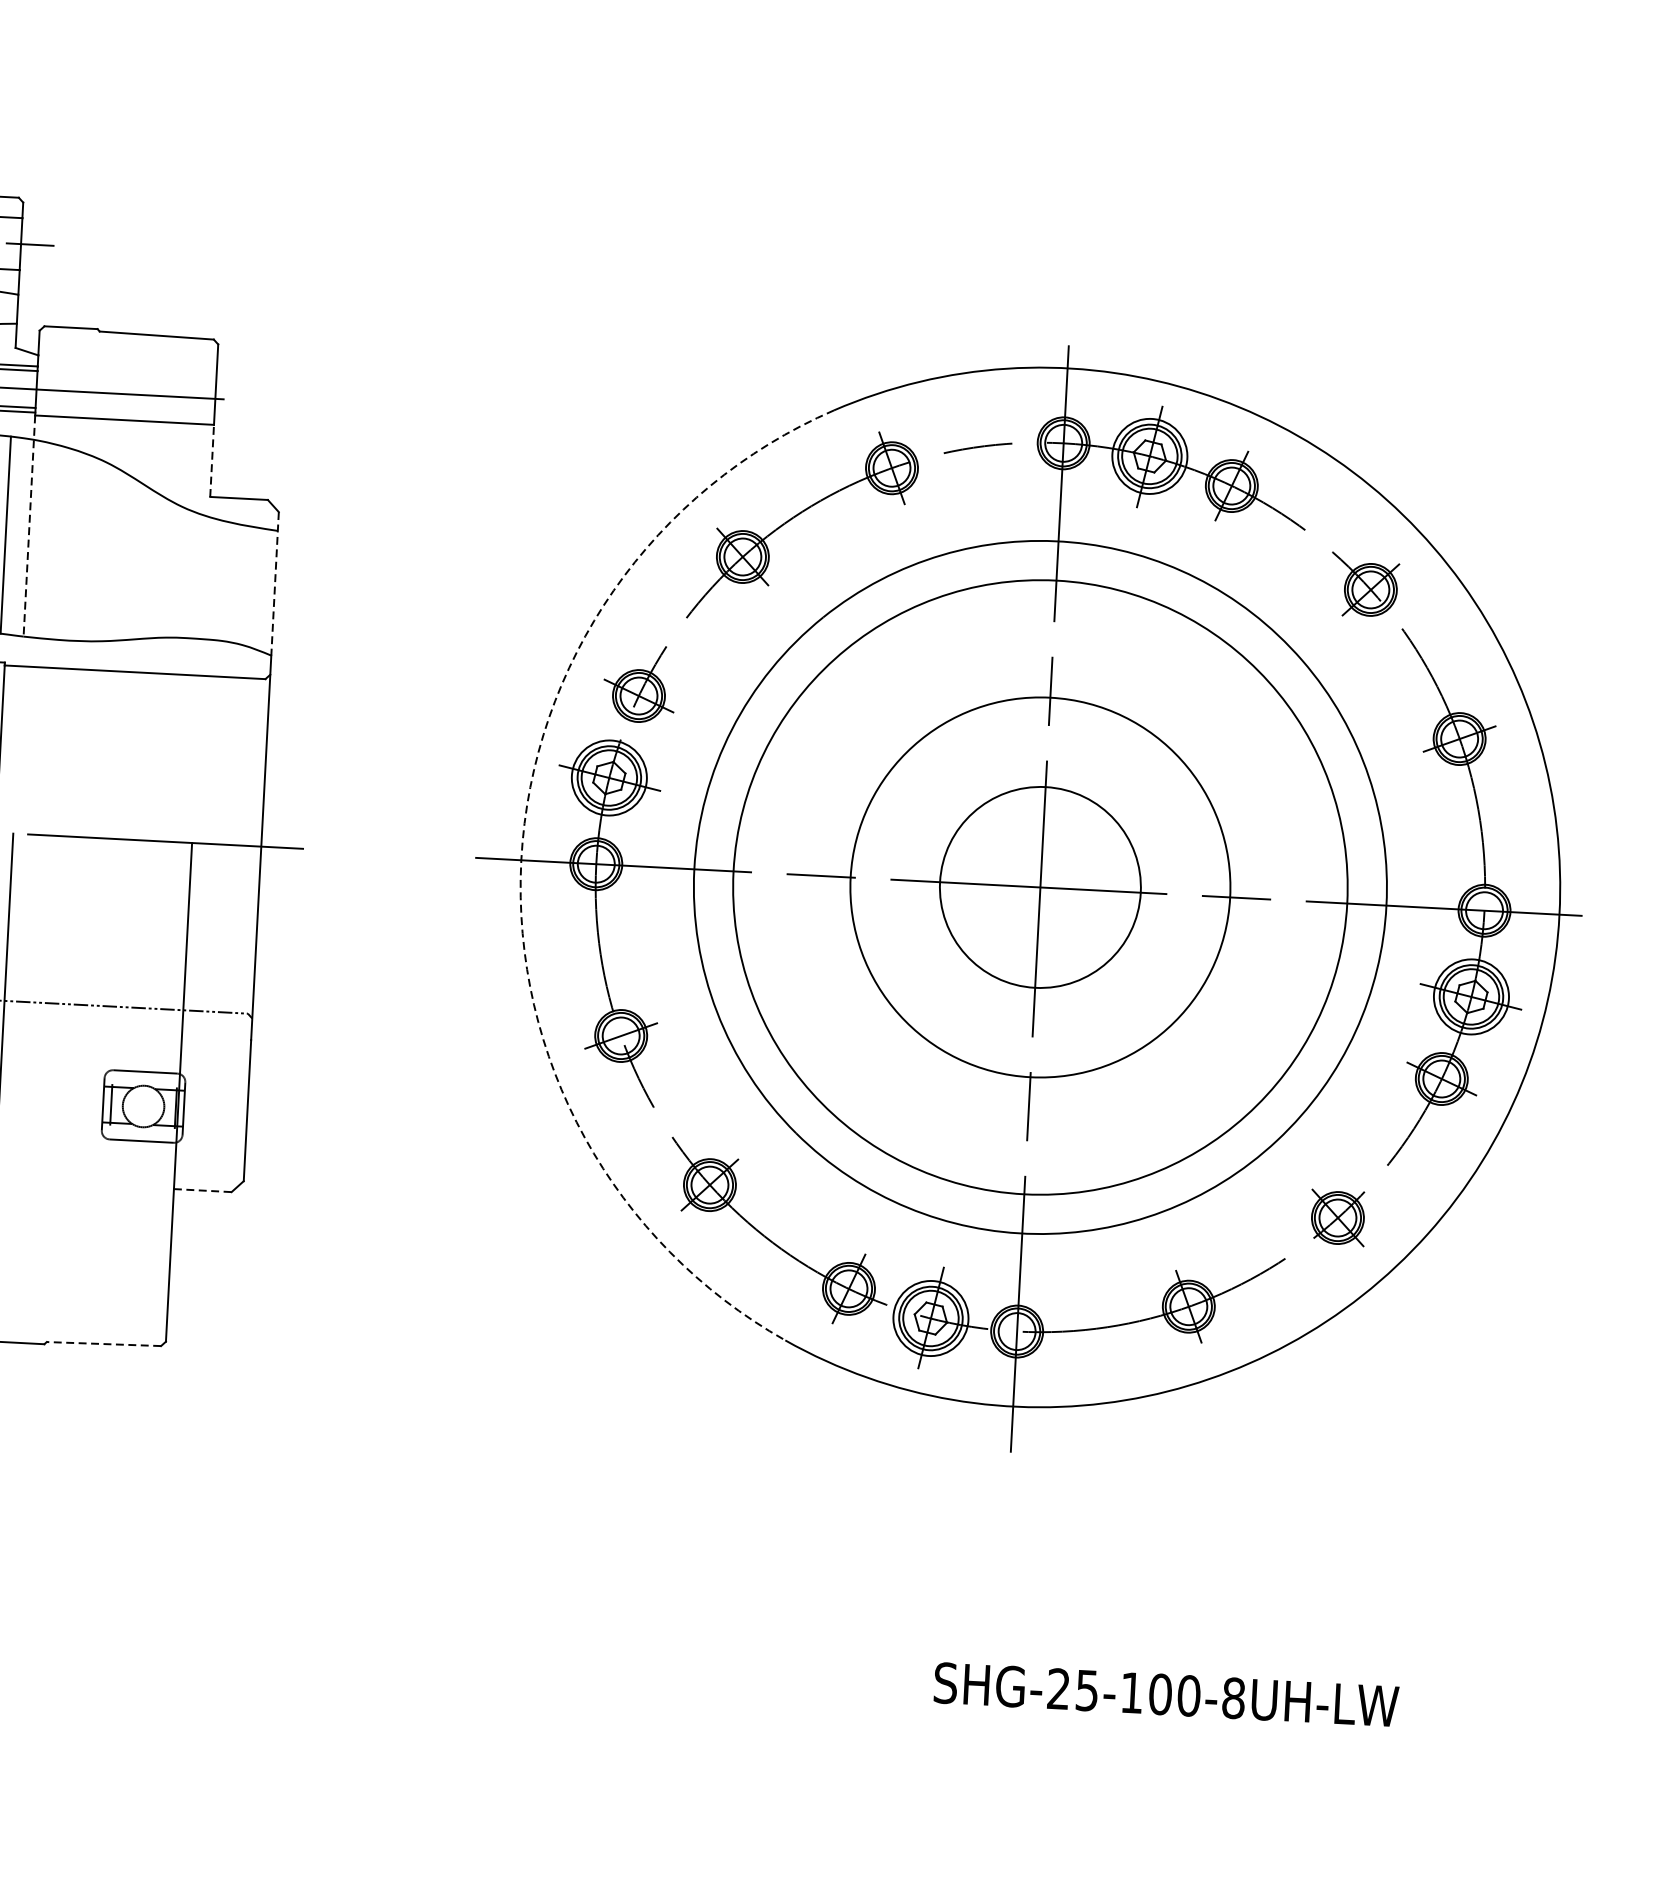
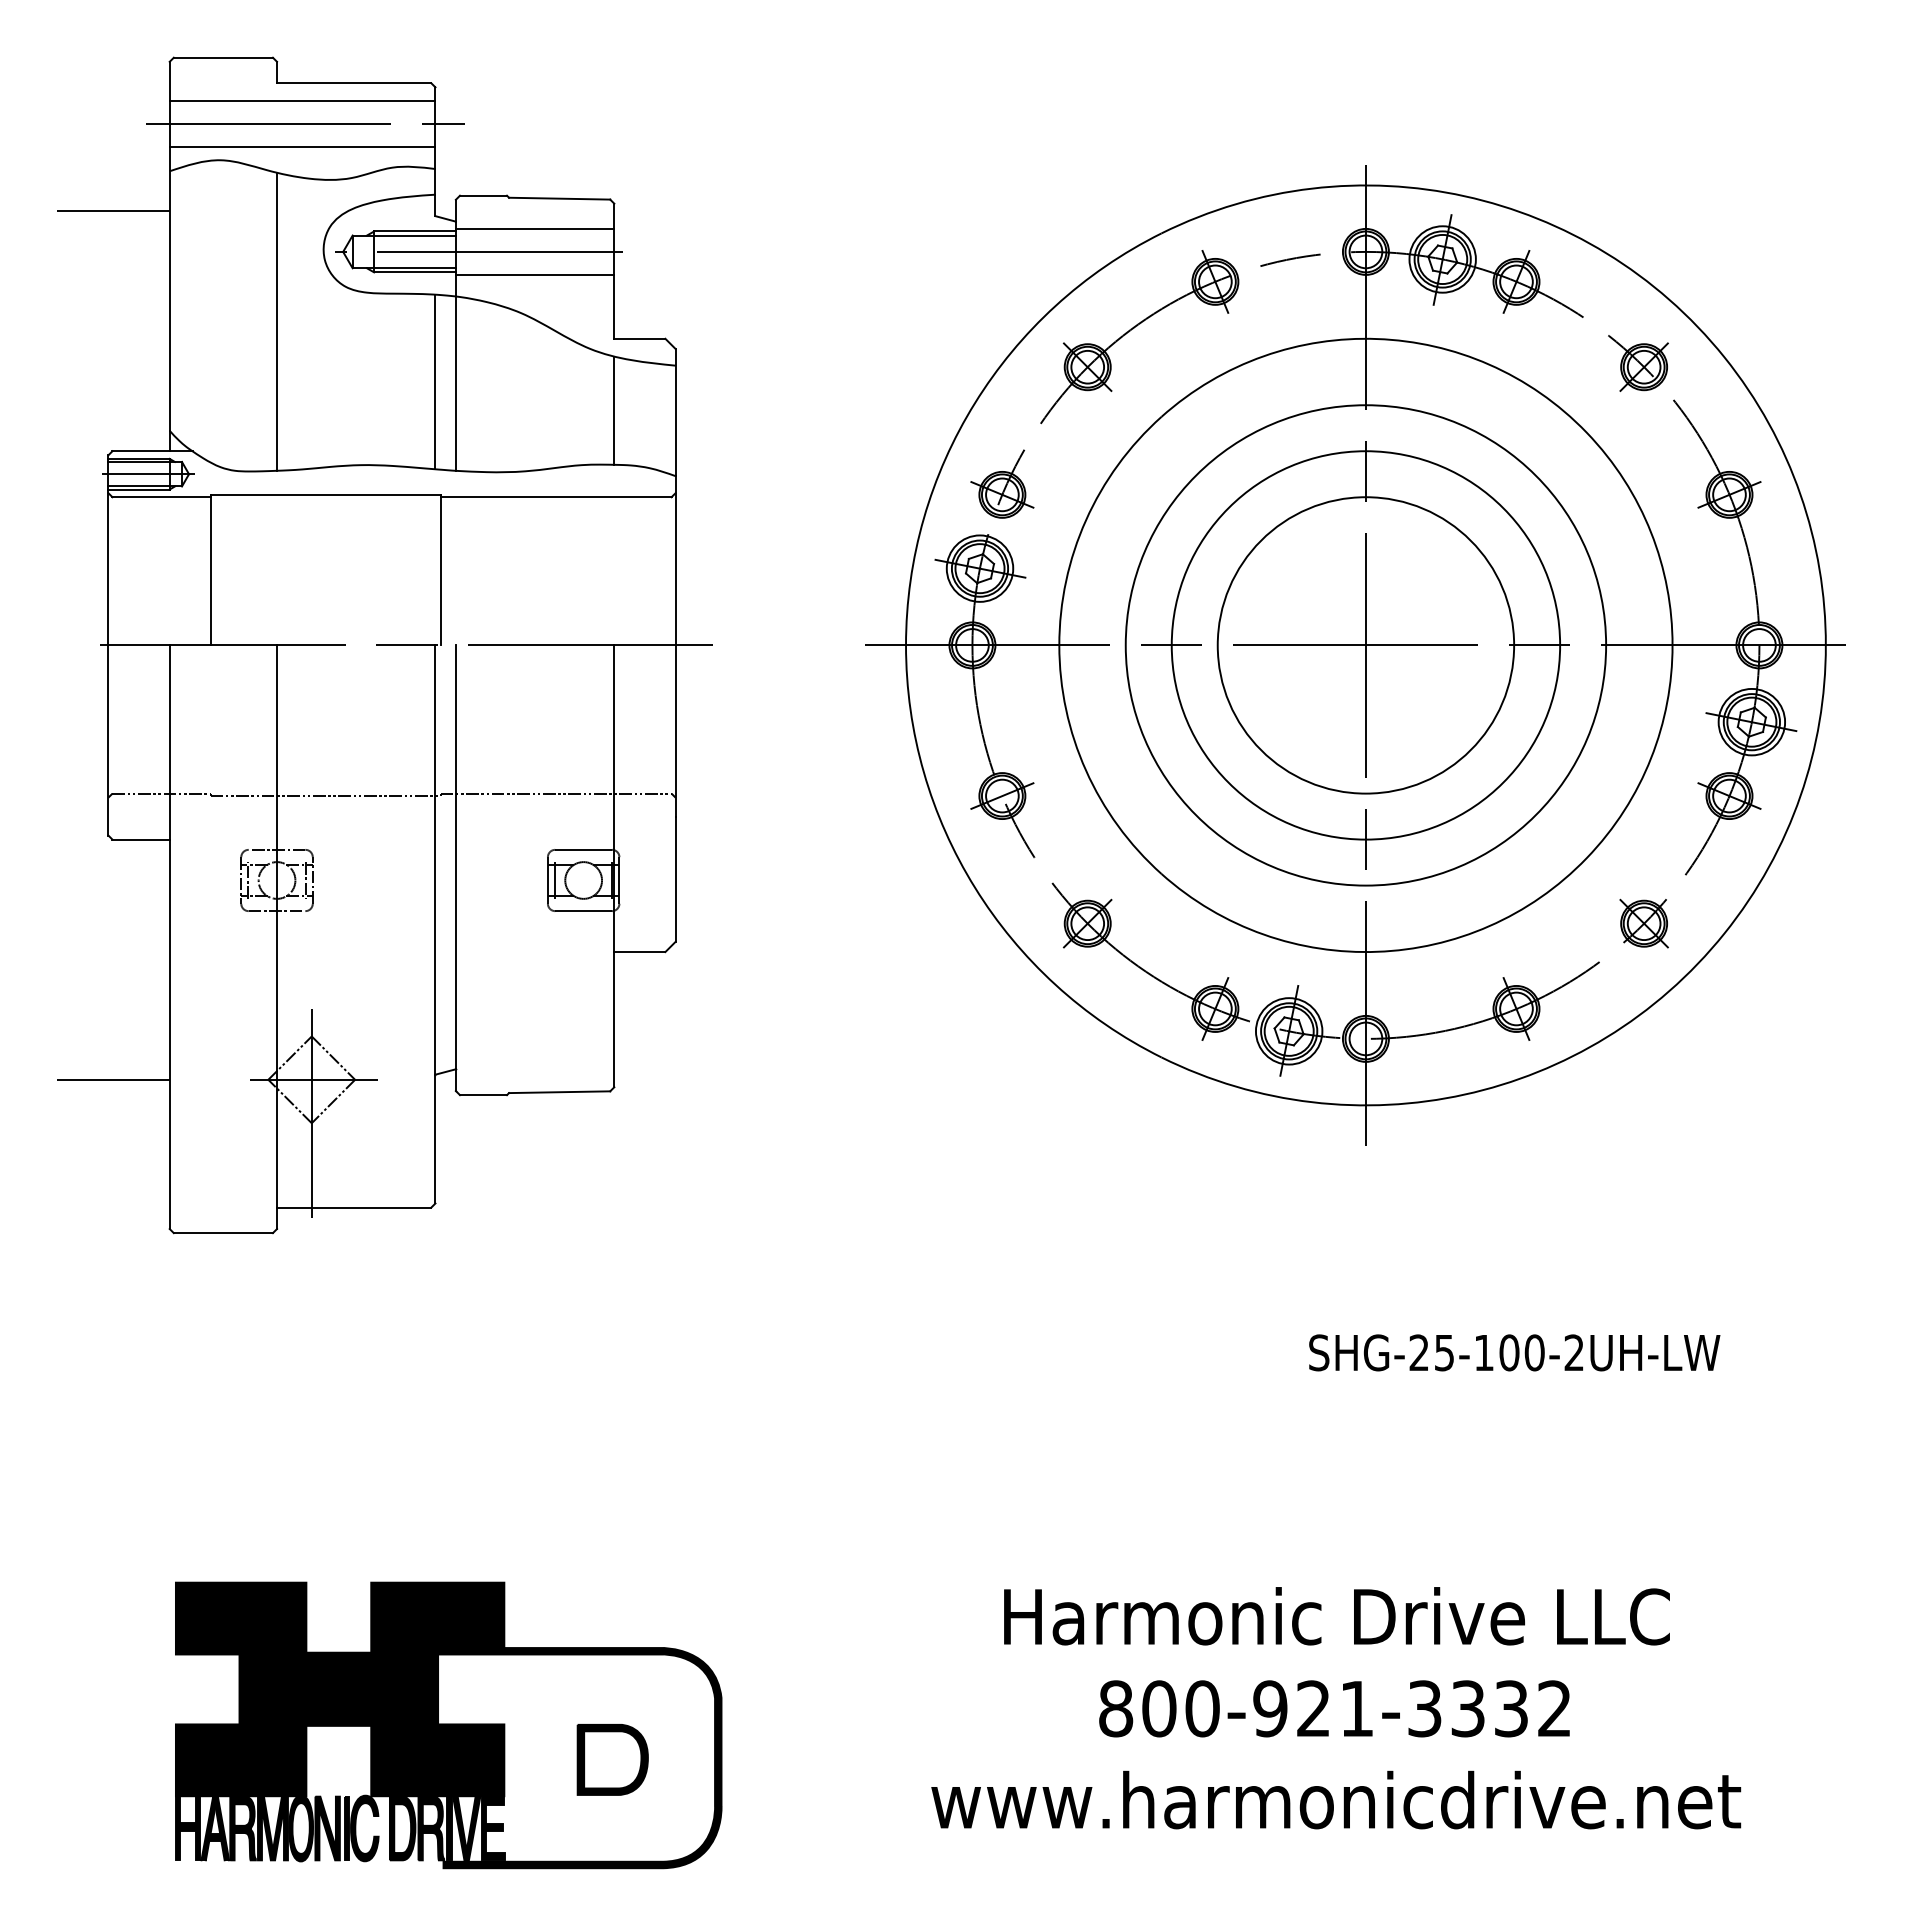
line: (126, 367) -> (534, 228), added
line: (212, 460) -> (614, 306), dashed -> solid
line: (28, 525) -> (455, 372), dashed -> solid
line: (206, 577) -> (614, 410), added
line: (274, 583) -> (675, 412), dashed -> solid
arc: (521, 860) -> (906, 645), dashed -> solid
circle: (1039, 887) -> (1365, 645), size x0.71
circle: (1039, 887) -> (1365, 645), size x1.43
circle: (1039, 887) -> (1365, 645), size x1.67
line: (202, 1191) -> (639, 952), dashed -> solid
line: (103, 1344) -> (559, 1092), dashed -> solid
text: (1233, 1697) -> (1574, 1352), SHG-25-100-8UH-LW -> SHG-25-100-2UH-LW

